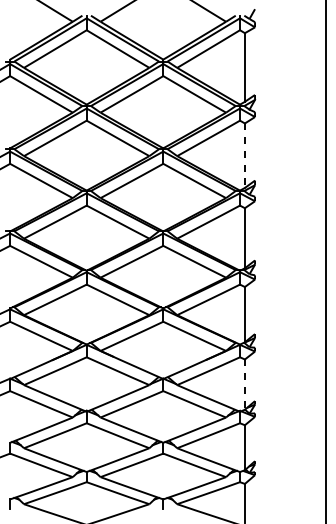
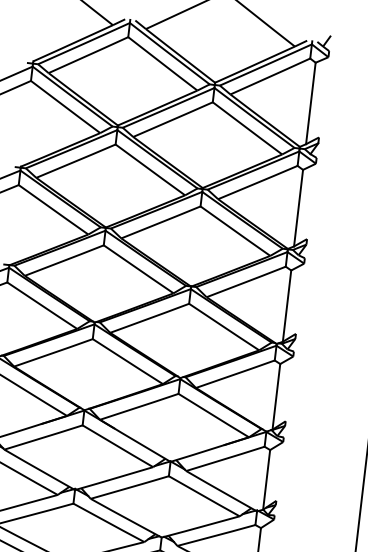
line: (244, 156) -> (297, 209), dashed -> solid
line: (244, 385) -> (266, 480), dashed -> solid

